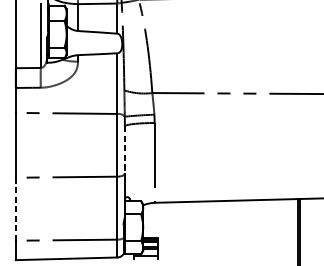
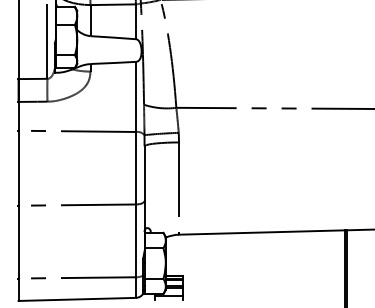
line: (124, 150) -> (144, 174), dashed -> solid
line: (15, 209) -> (18, 242), dashed -> solid

